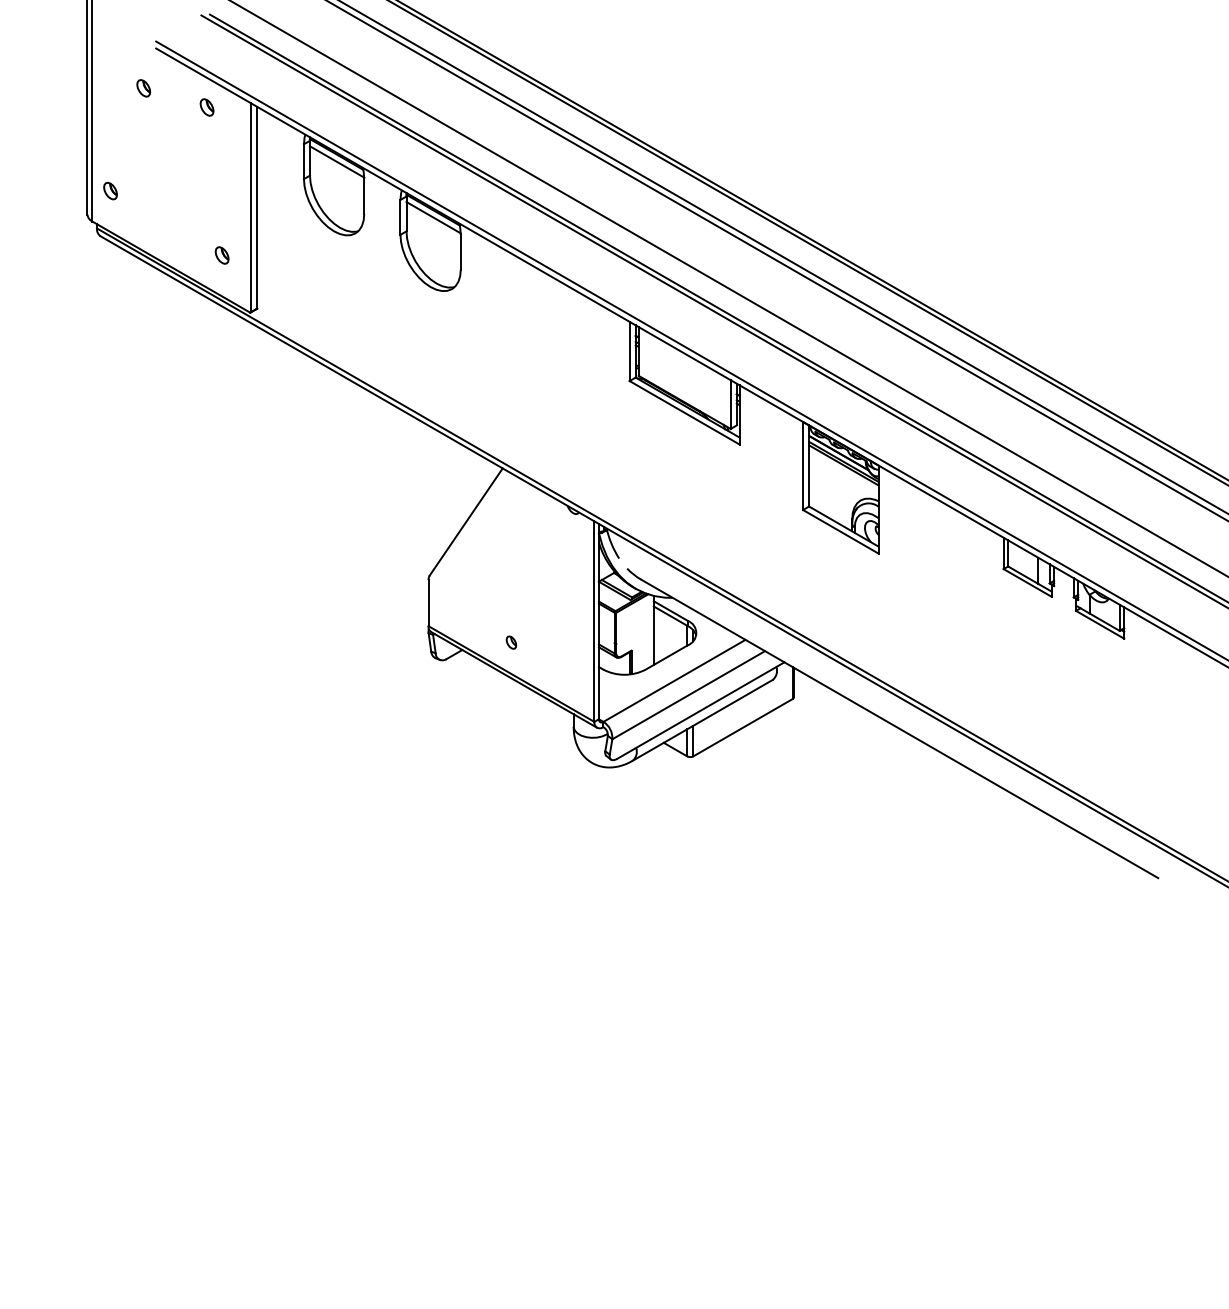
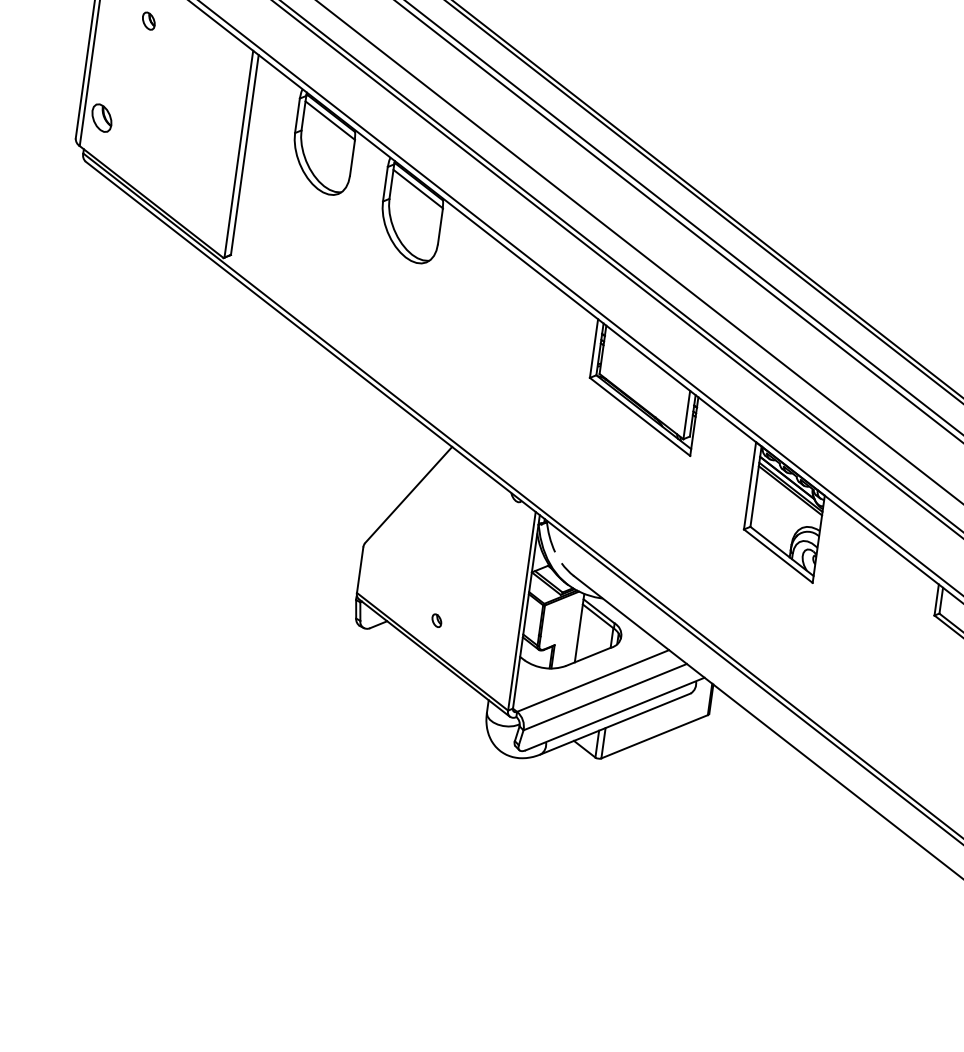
part: (206, 107) -> (208, 48), removed
part: (110, 191) -> (101, 118), size x1.6
part: (221, 255) -> (202, 197), removed

